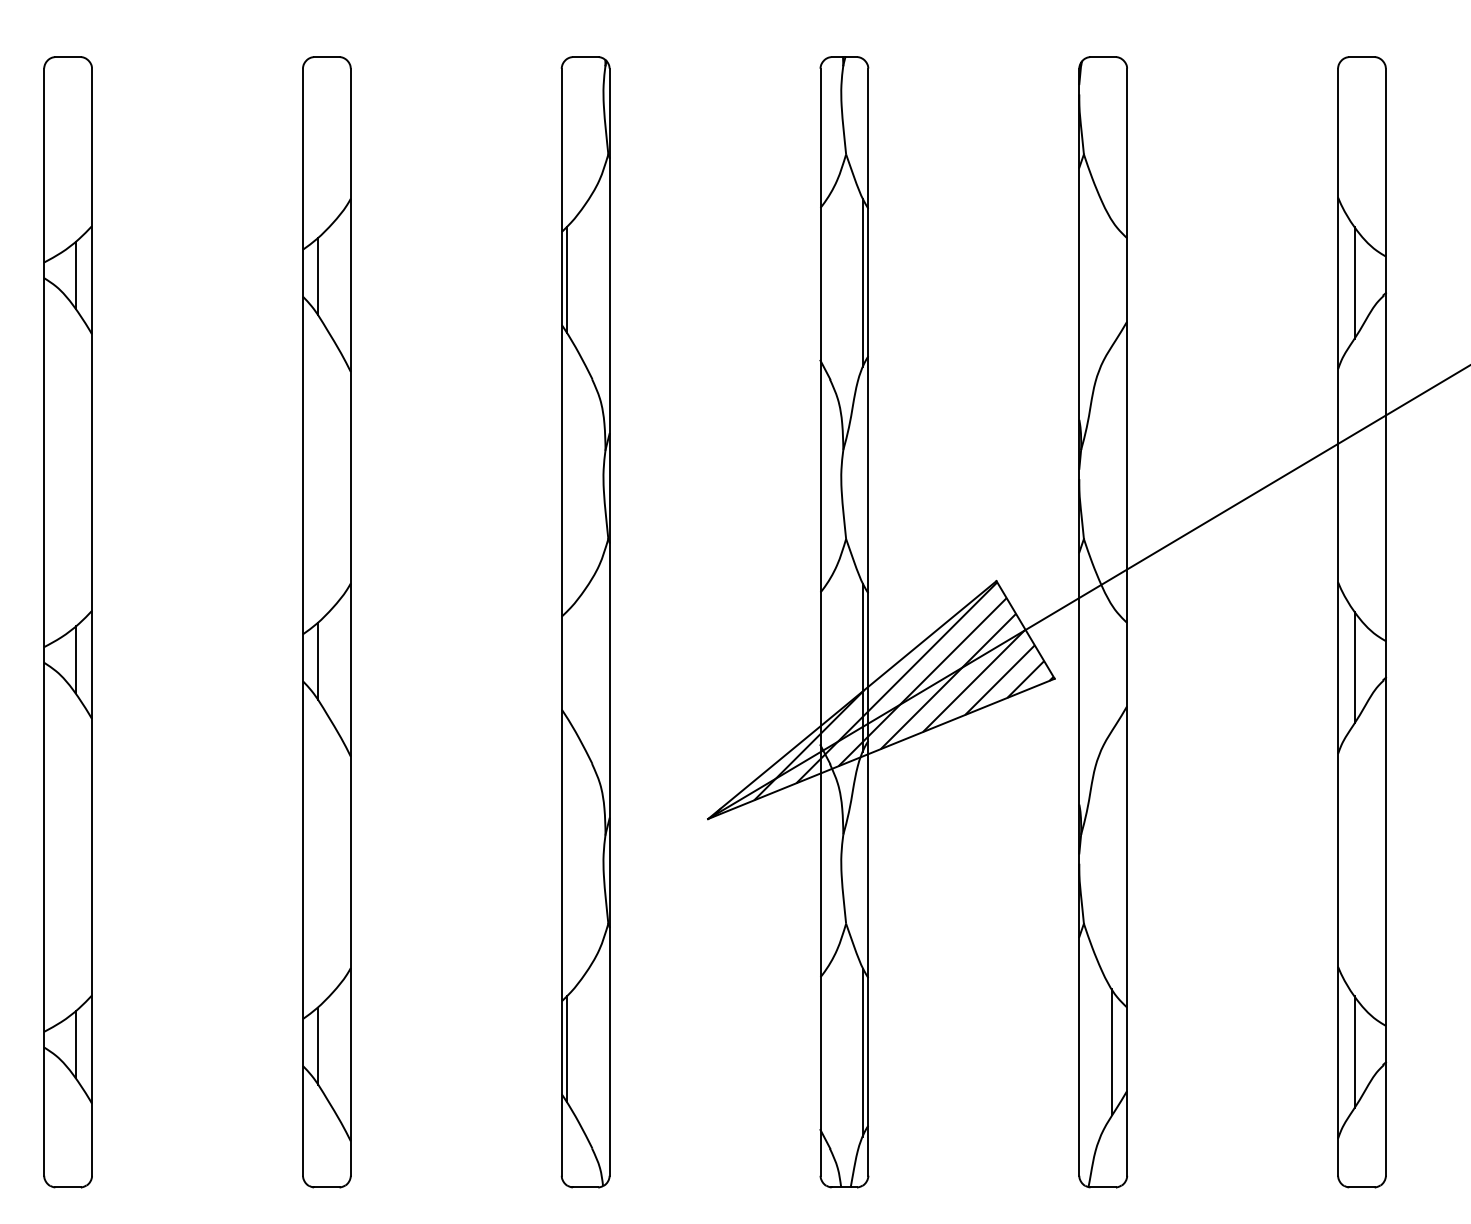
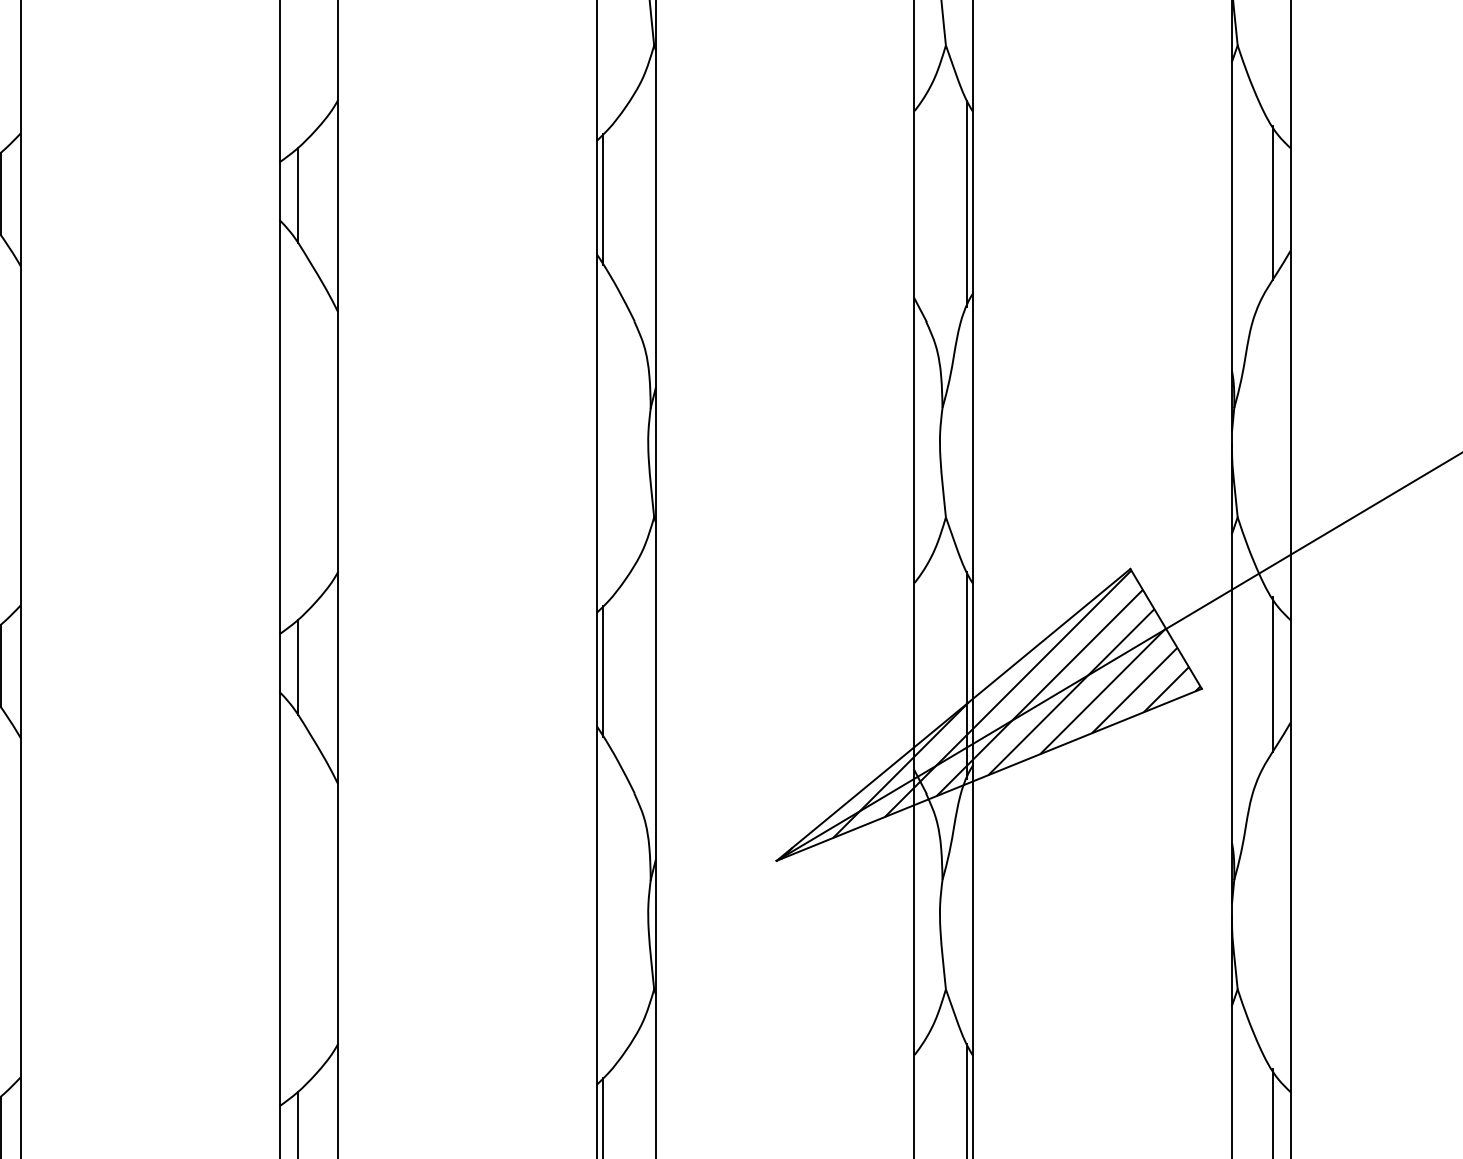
line: (1112, 282) -> (1272, 202), added
line: (566, 664) -> (602, 671), added
line: (1112, 667) -> (1272, 674), added

